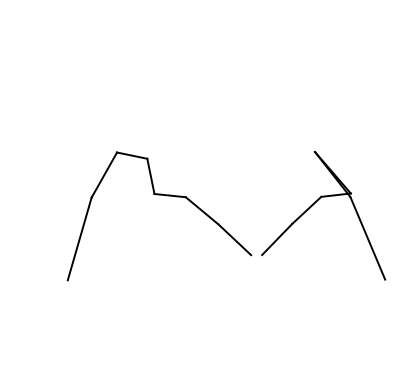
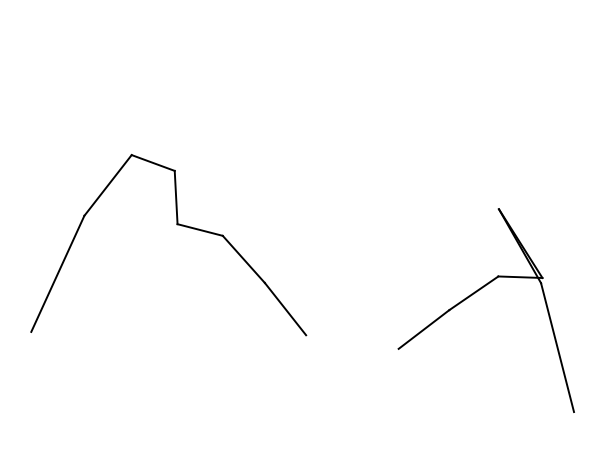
part: (159, 195) -> (184, 227), moved

